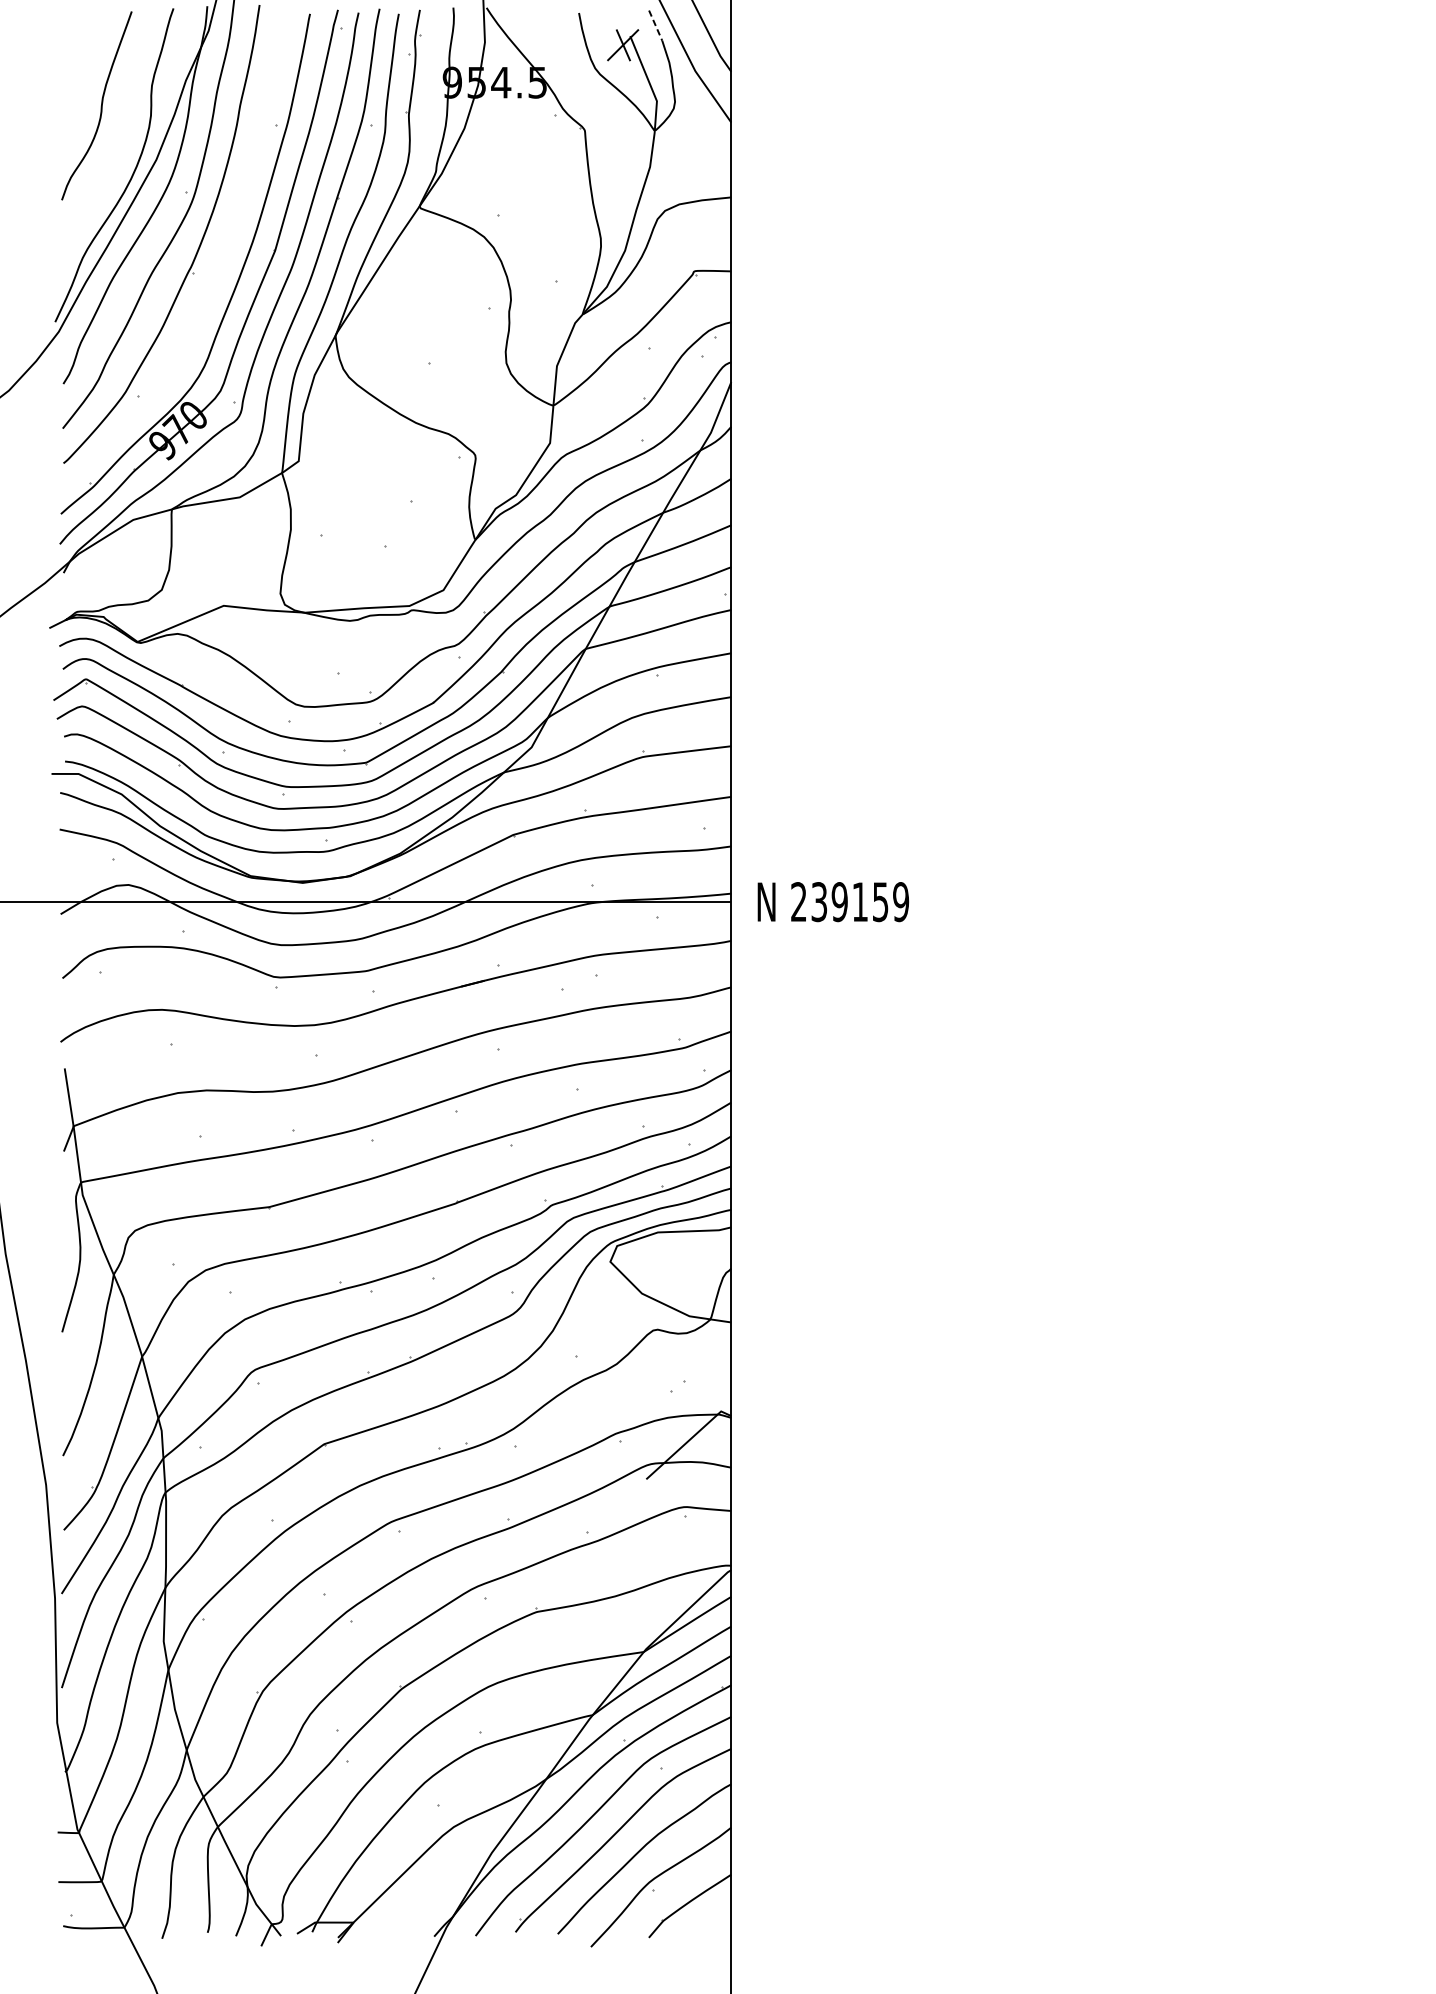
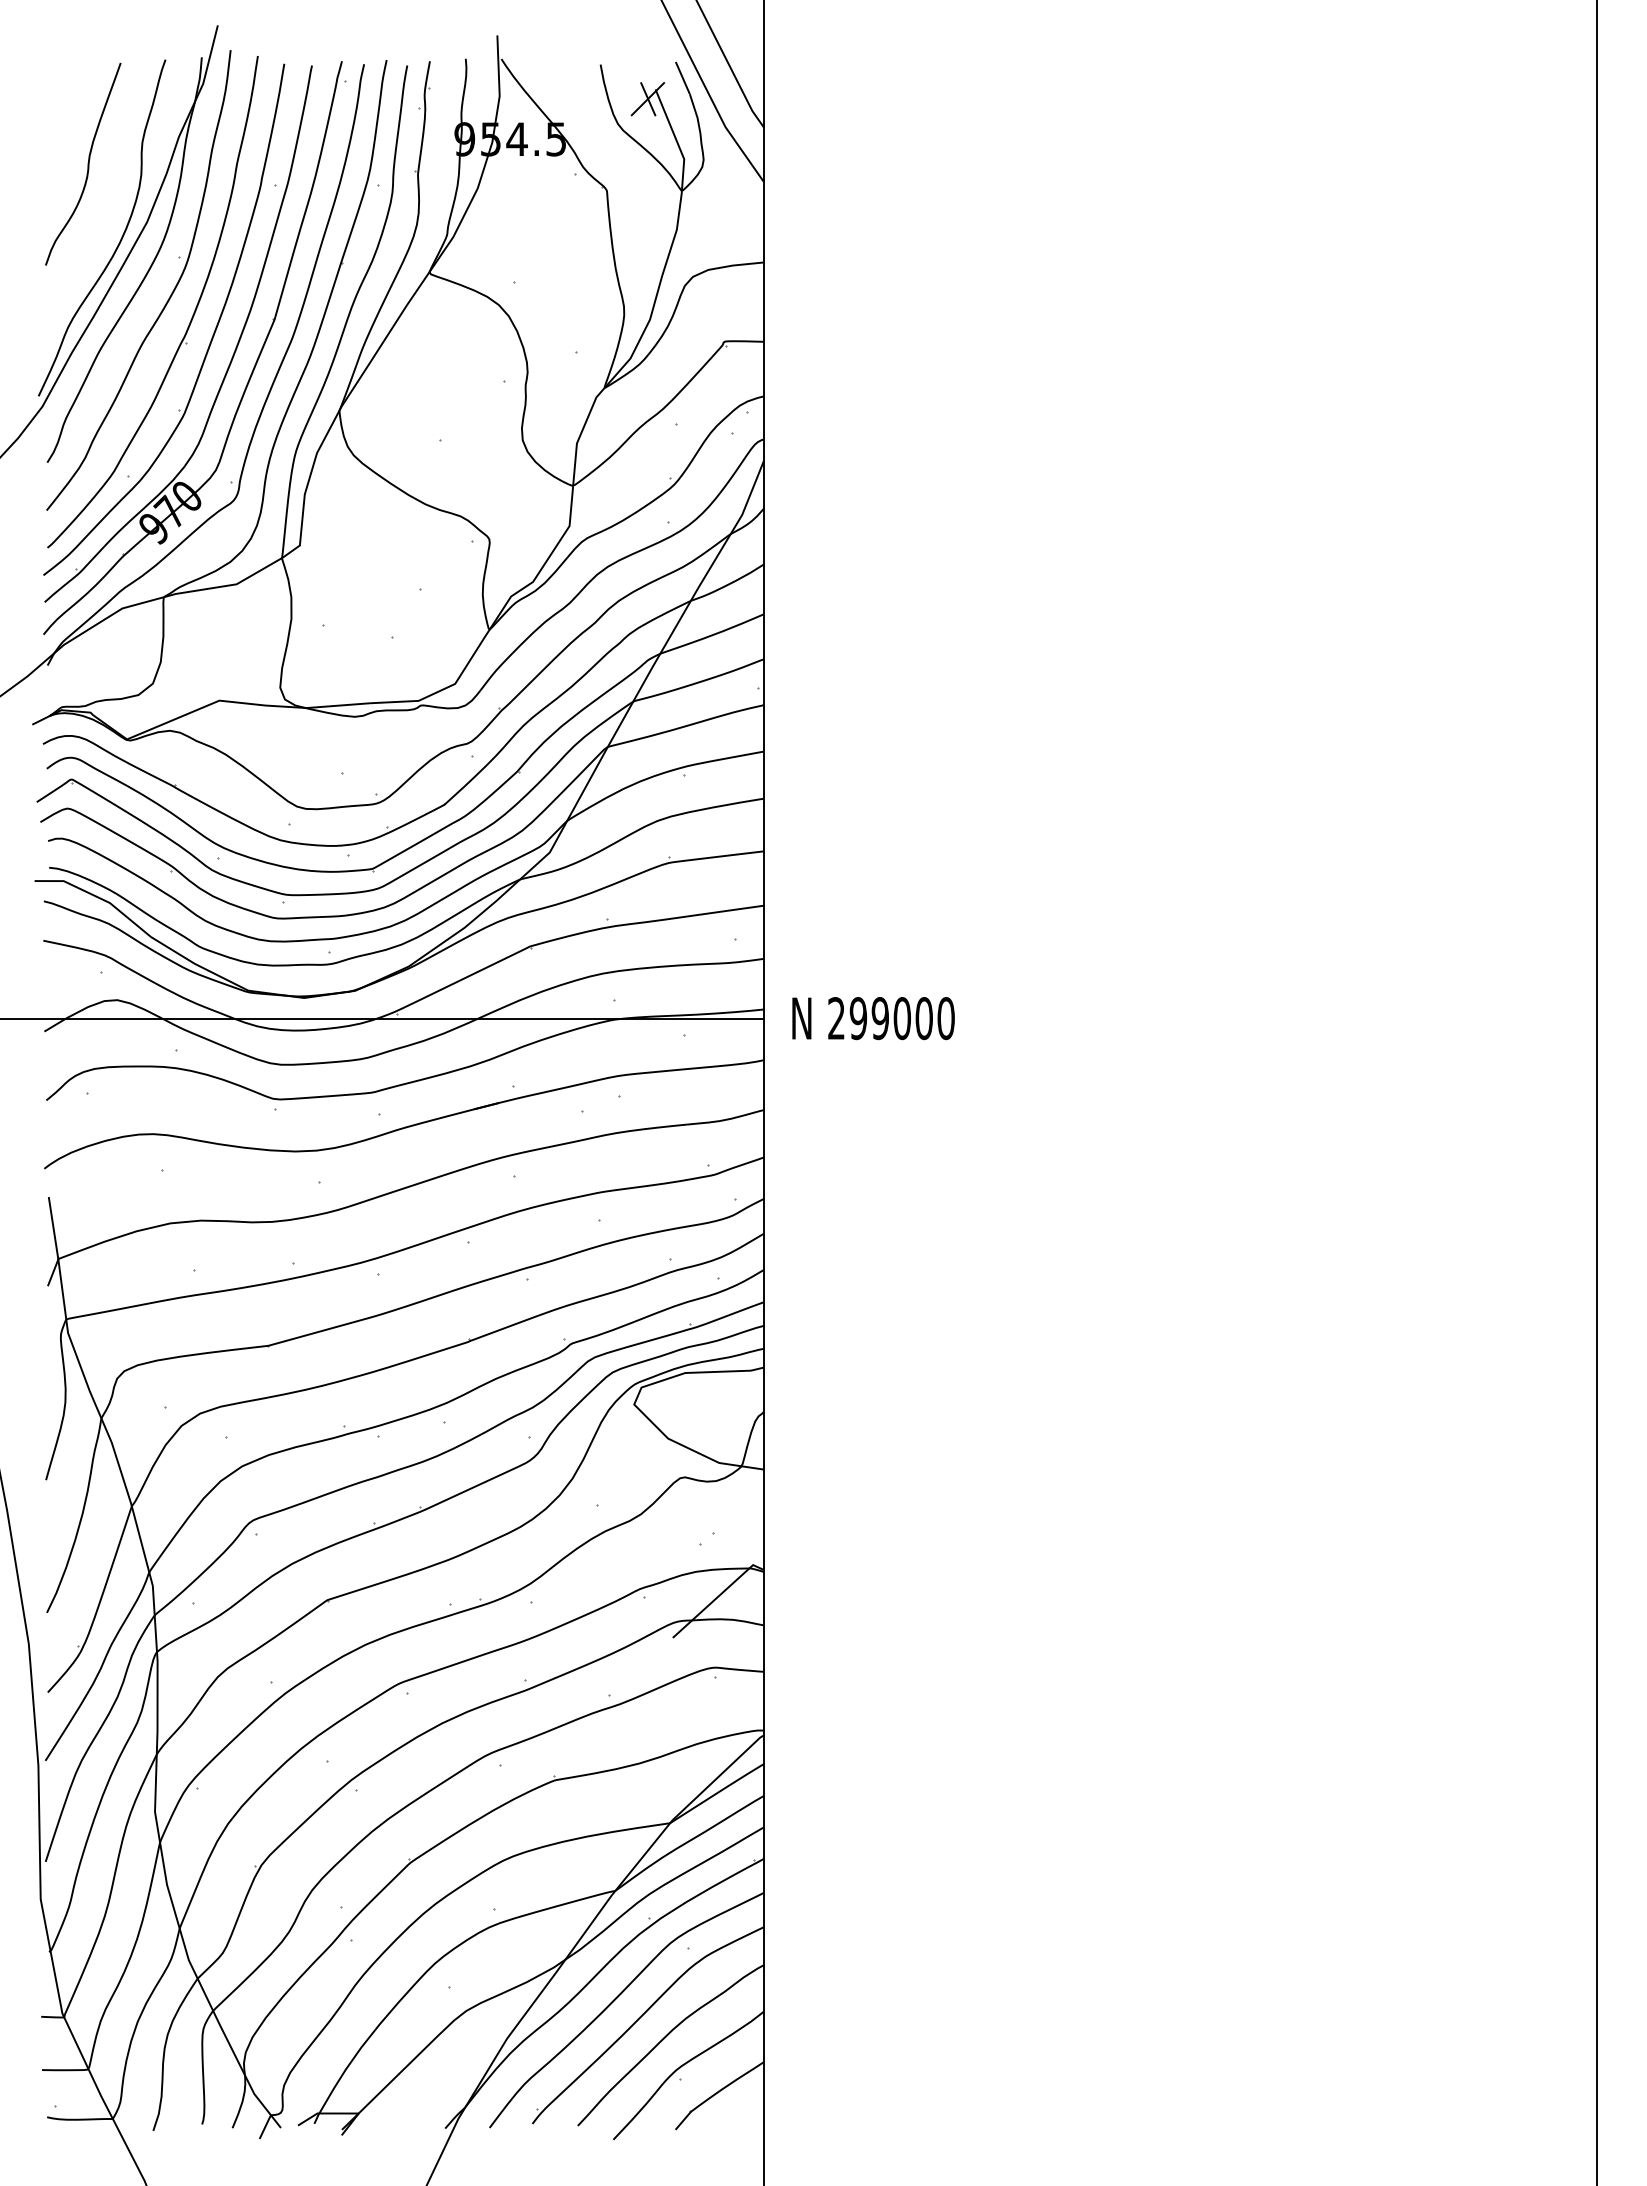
line: (655, 25) -> (682, 78), dashed -> solid
part: (216, 267) -> (211, 337), added
text: (859, 902) -> (901, 1018), 239159 -> 299000

